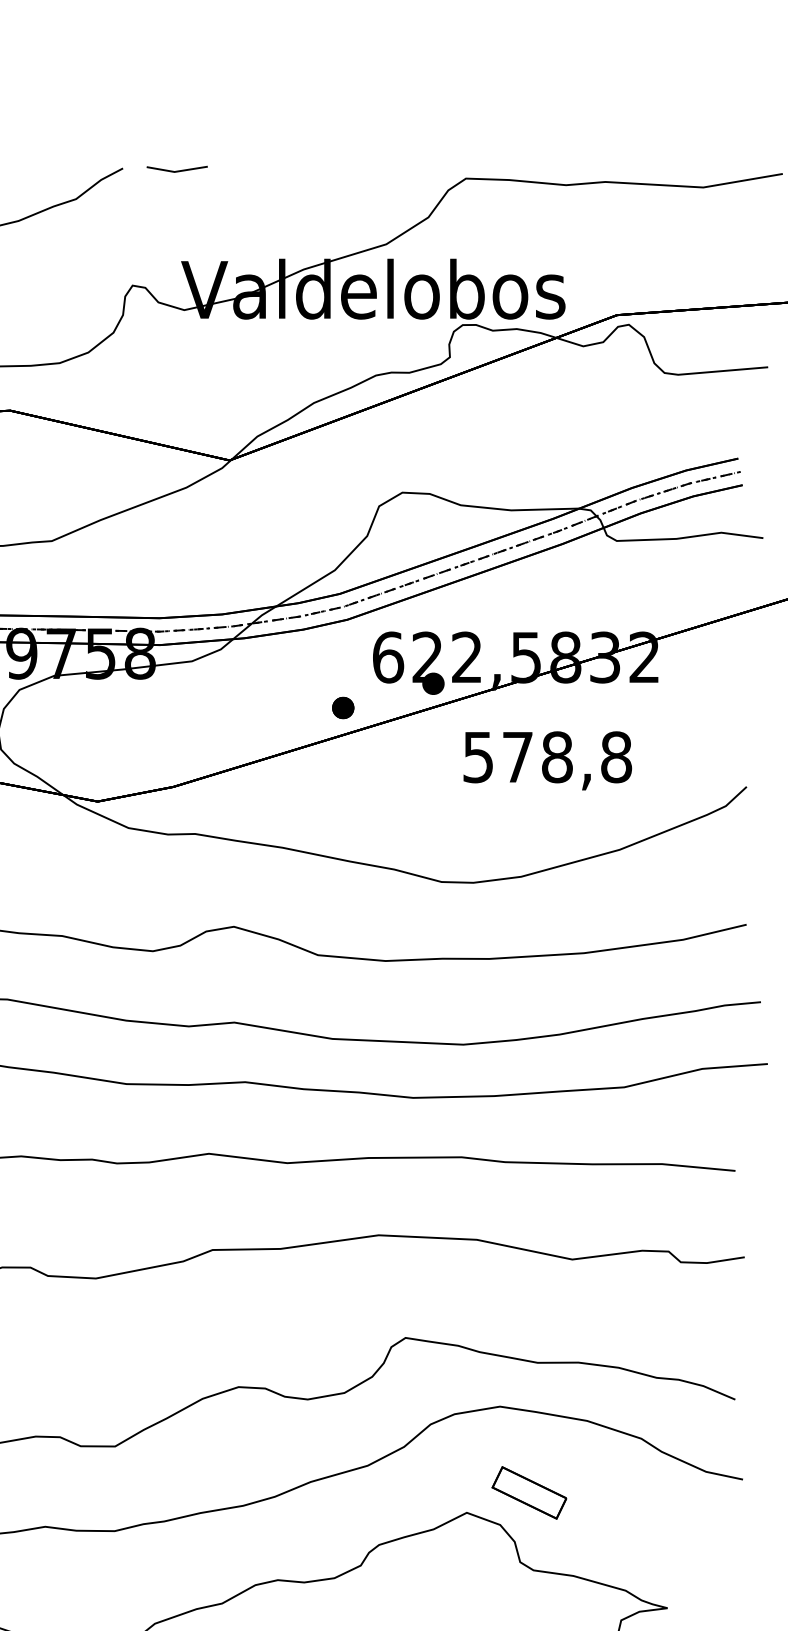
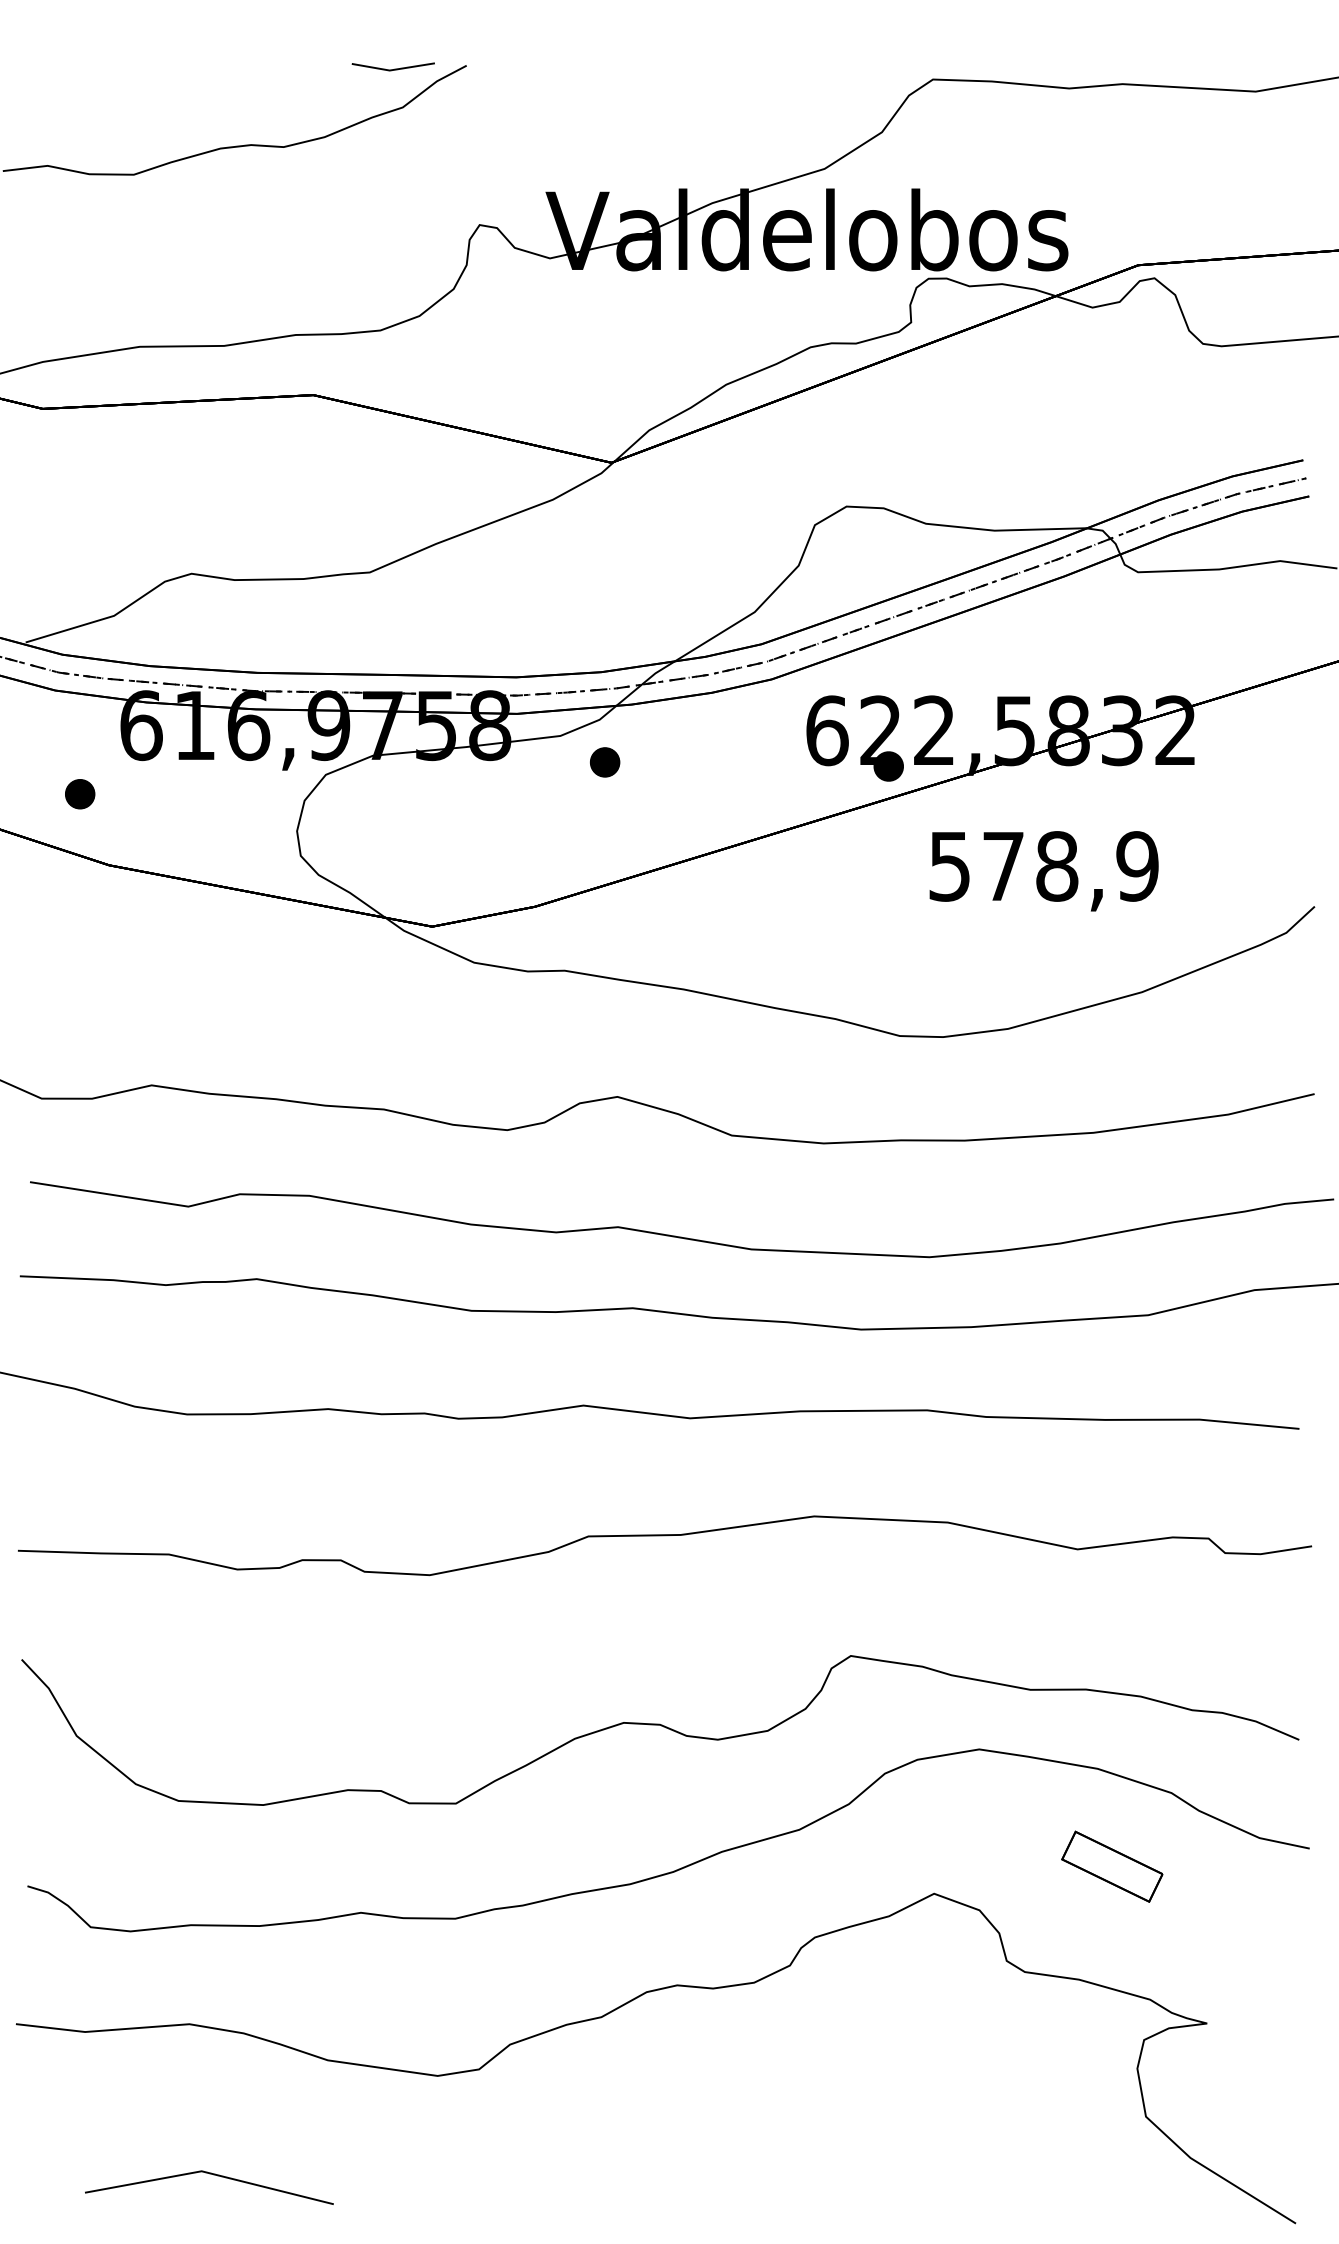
line: (178, 170) -> (394, 68), moved
part: (343, 708) -> (605, 762), moved
text: (616, 757) -> (1137, 866), 578,8 -> 578,9
part: (529, 1492) -> (1112, 1866), moved

